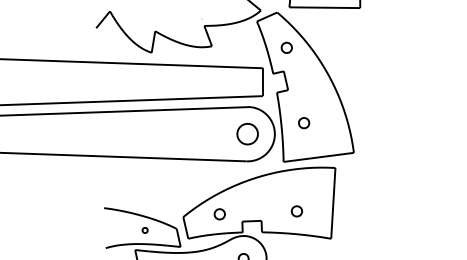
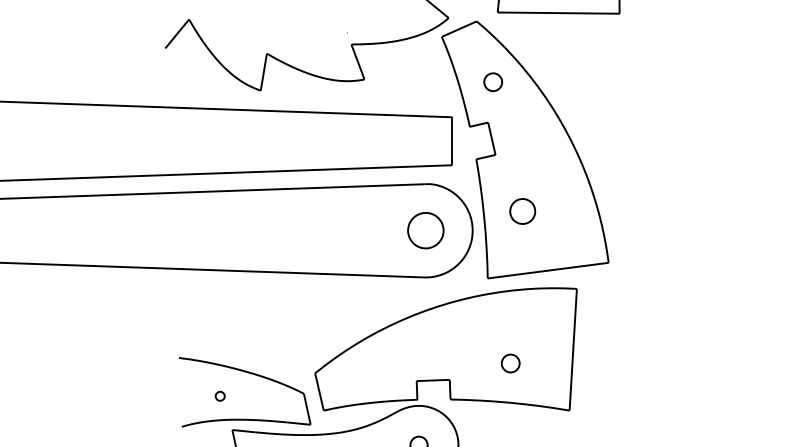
part: (304, 123) -> (523, 212), size x1.4
part: (219, 214) -> (377, 368), removed
part: (144, 230) -> (219, 396), moved

